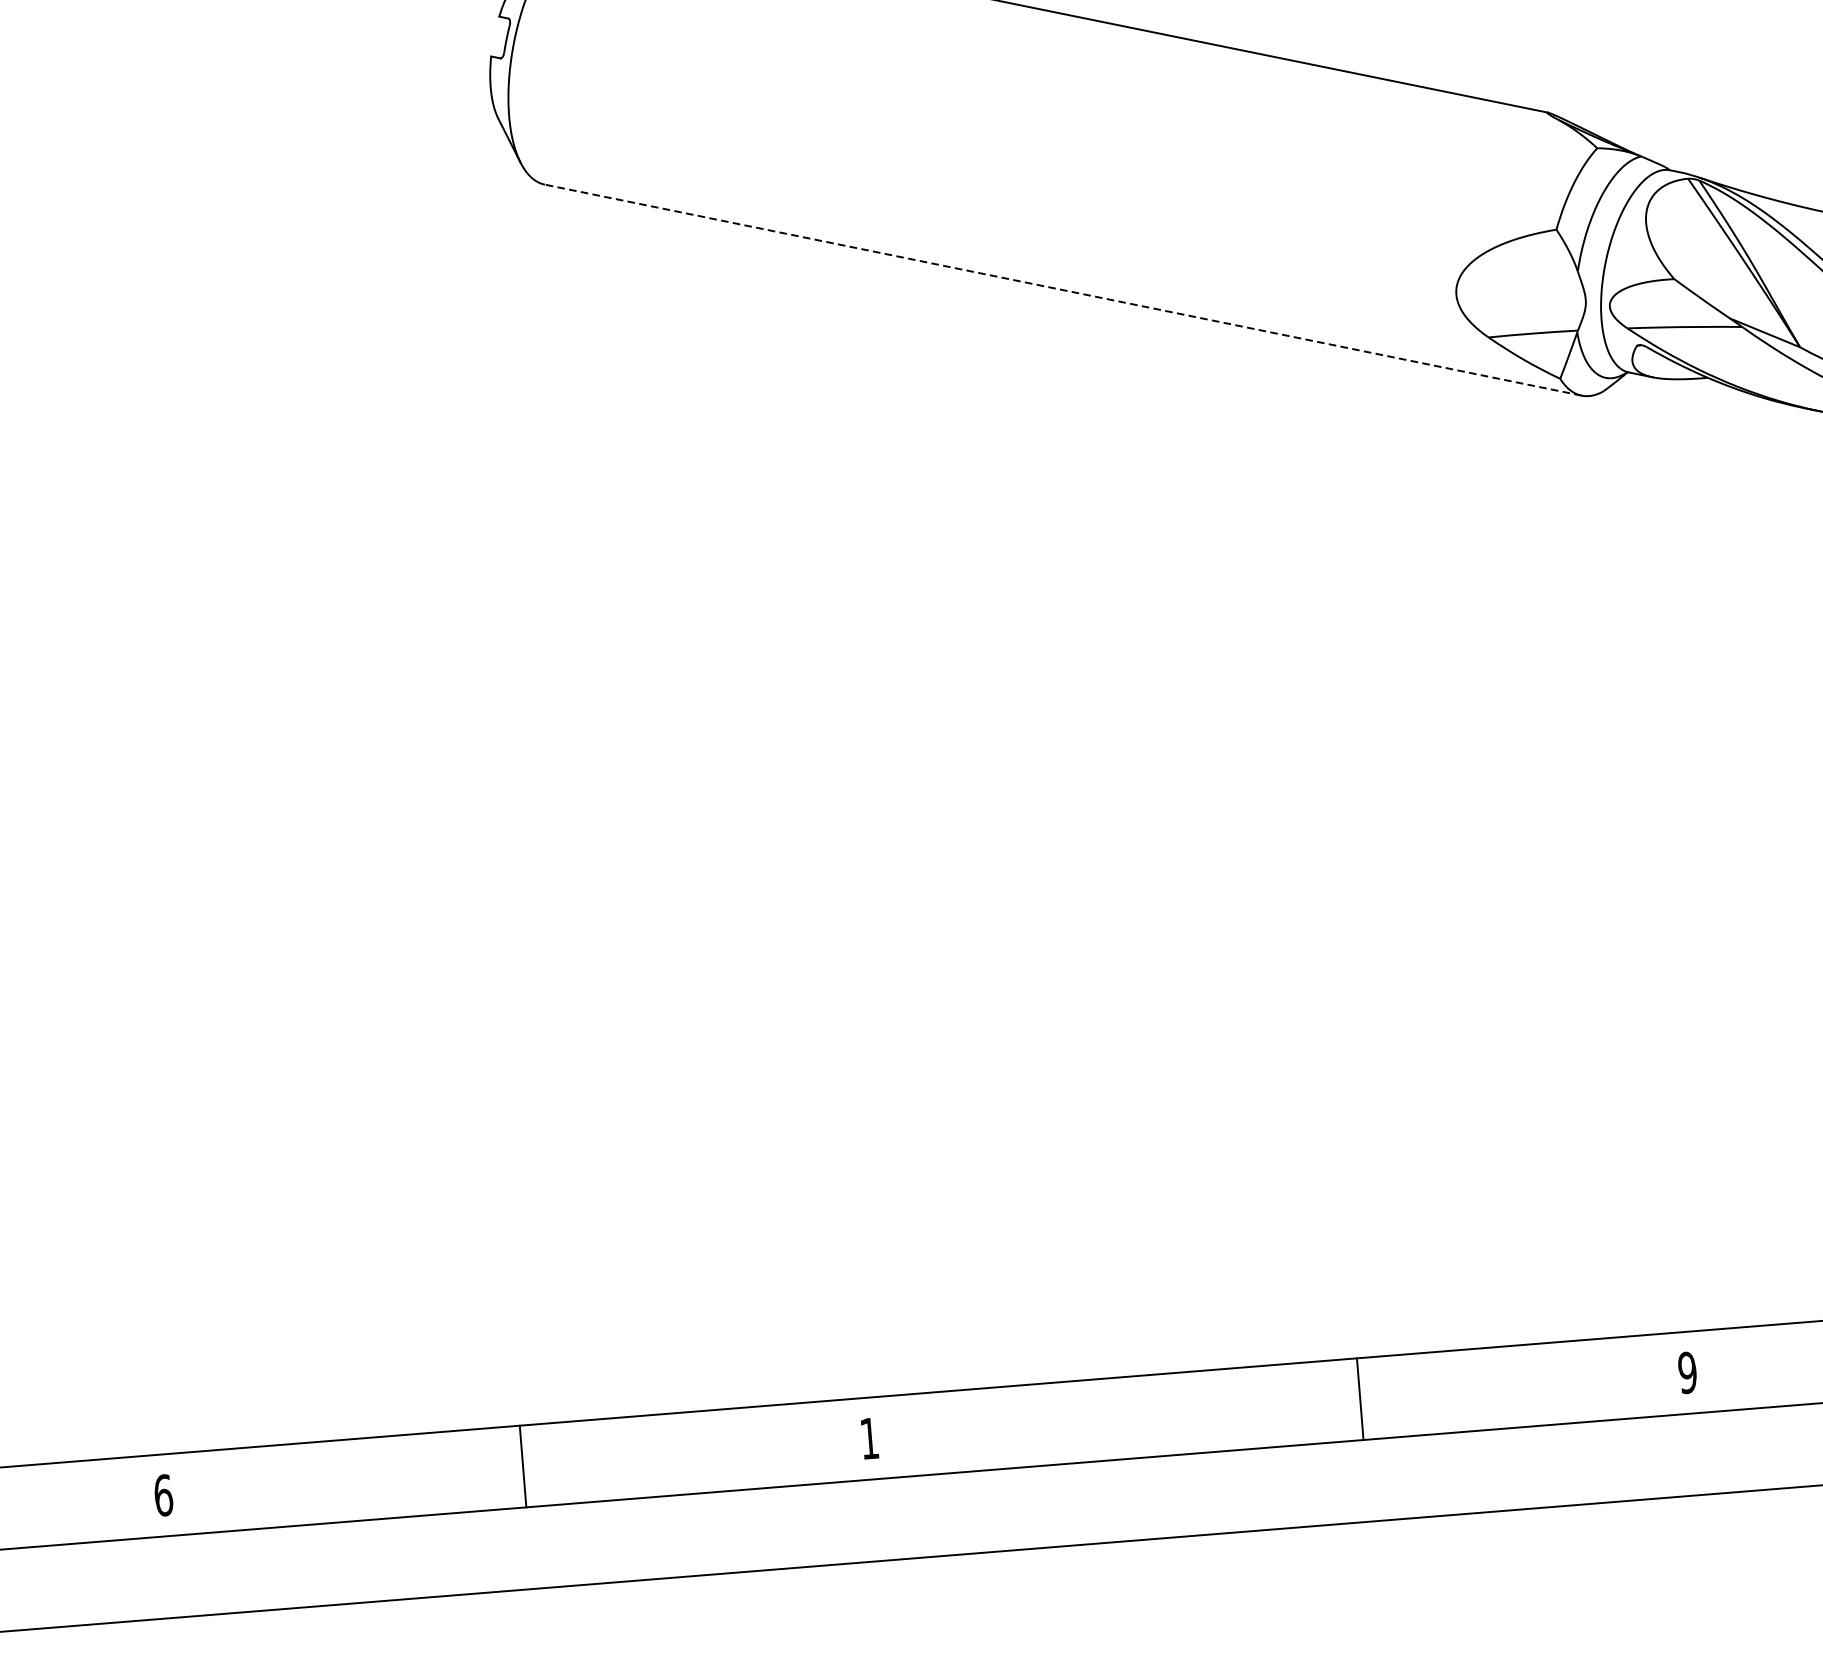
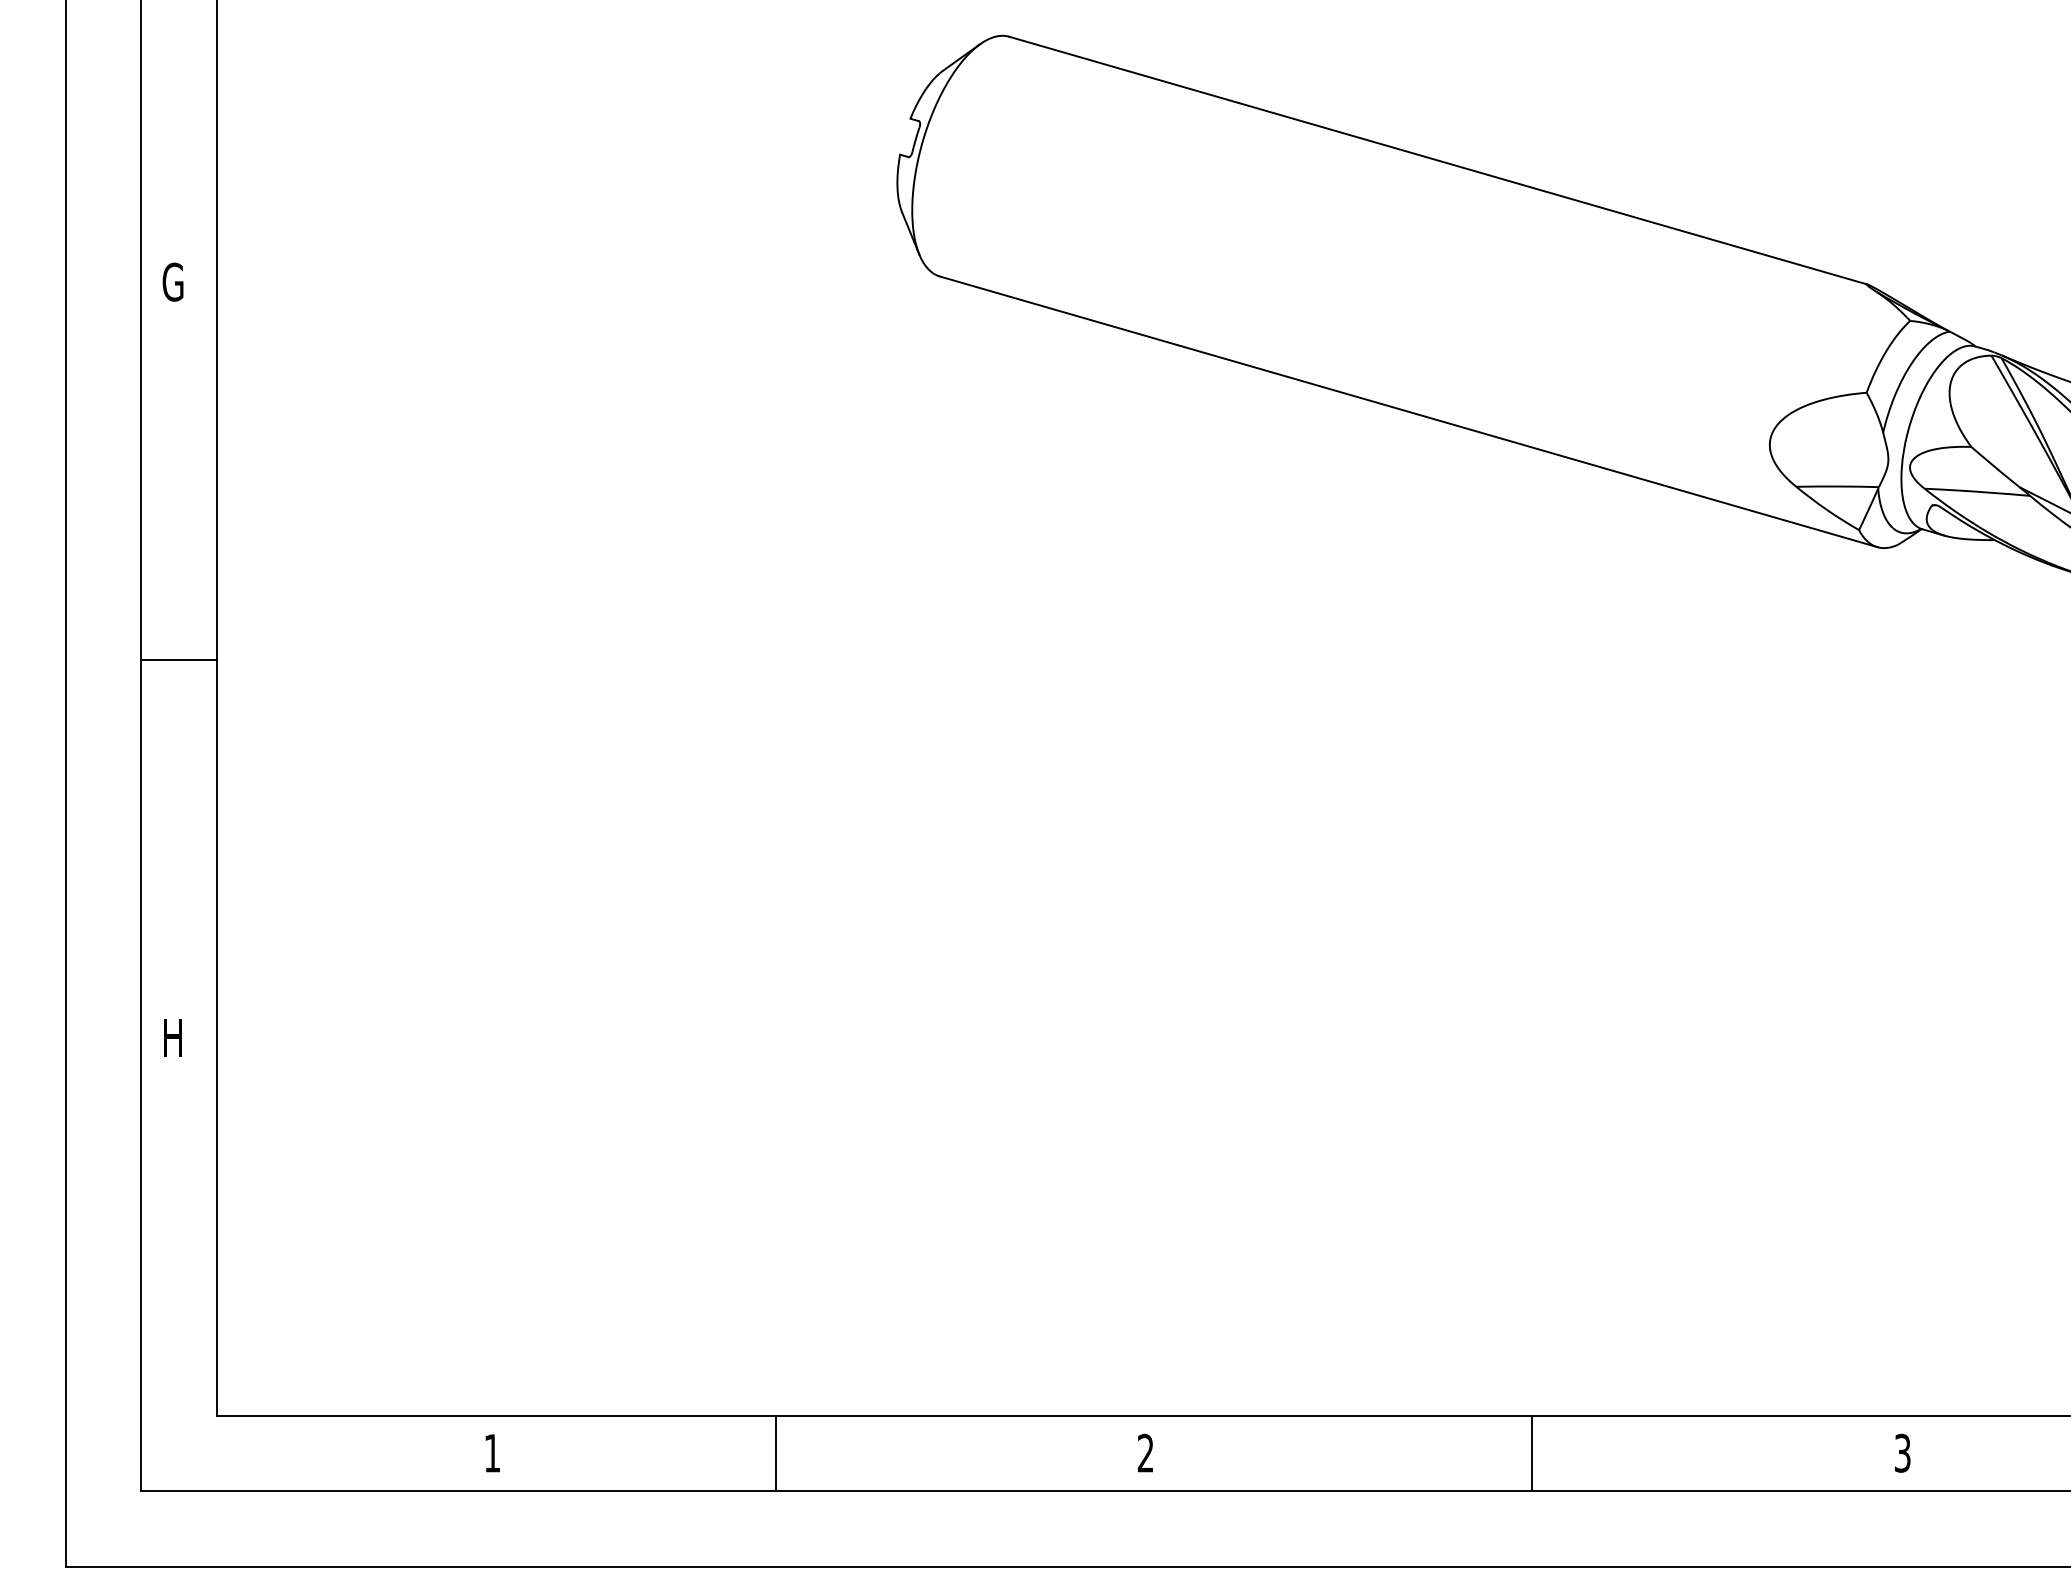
line: (1062, 289) -> (1408, 411), dashed -> solid
text: (1687, 1371) -> (1902, 1452), 9 -> 3
line: (1359, 1399) -> (1531, 1453), moved
text: (869, 1437) -> (1145, 1452), 1 -> 2
line: (523, 1466) -> (776, 1453), moved
text: (163, 1494) -> (492, 1452), 6 -> 1

